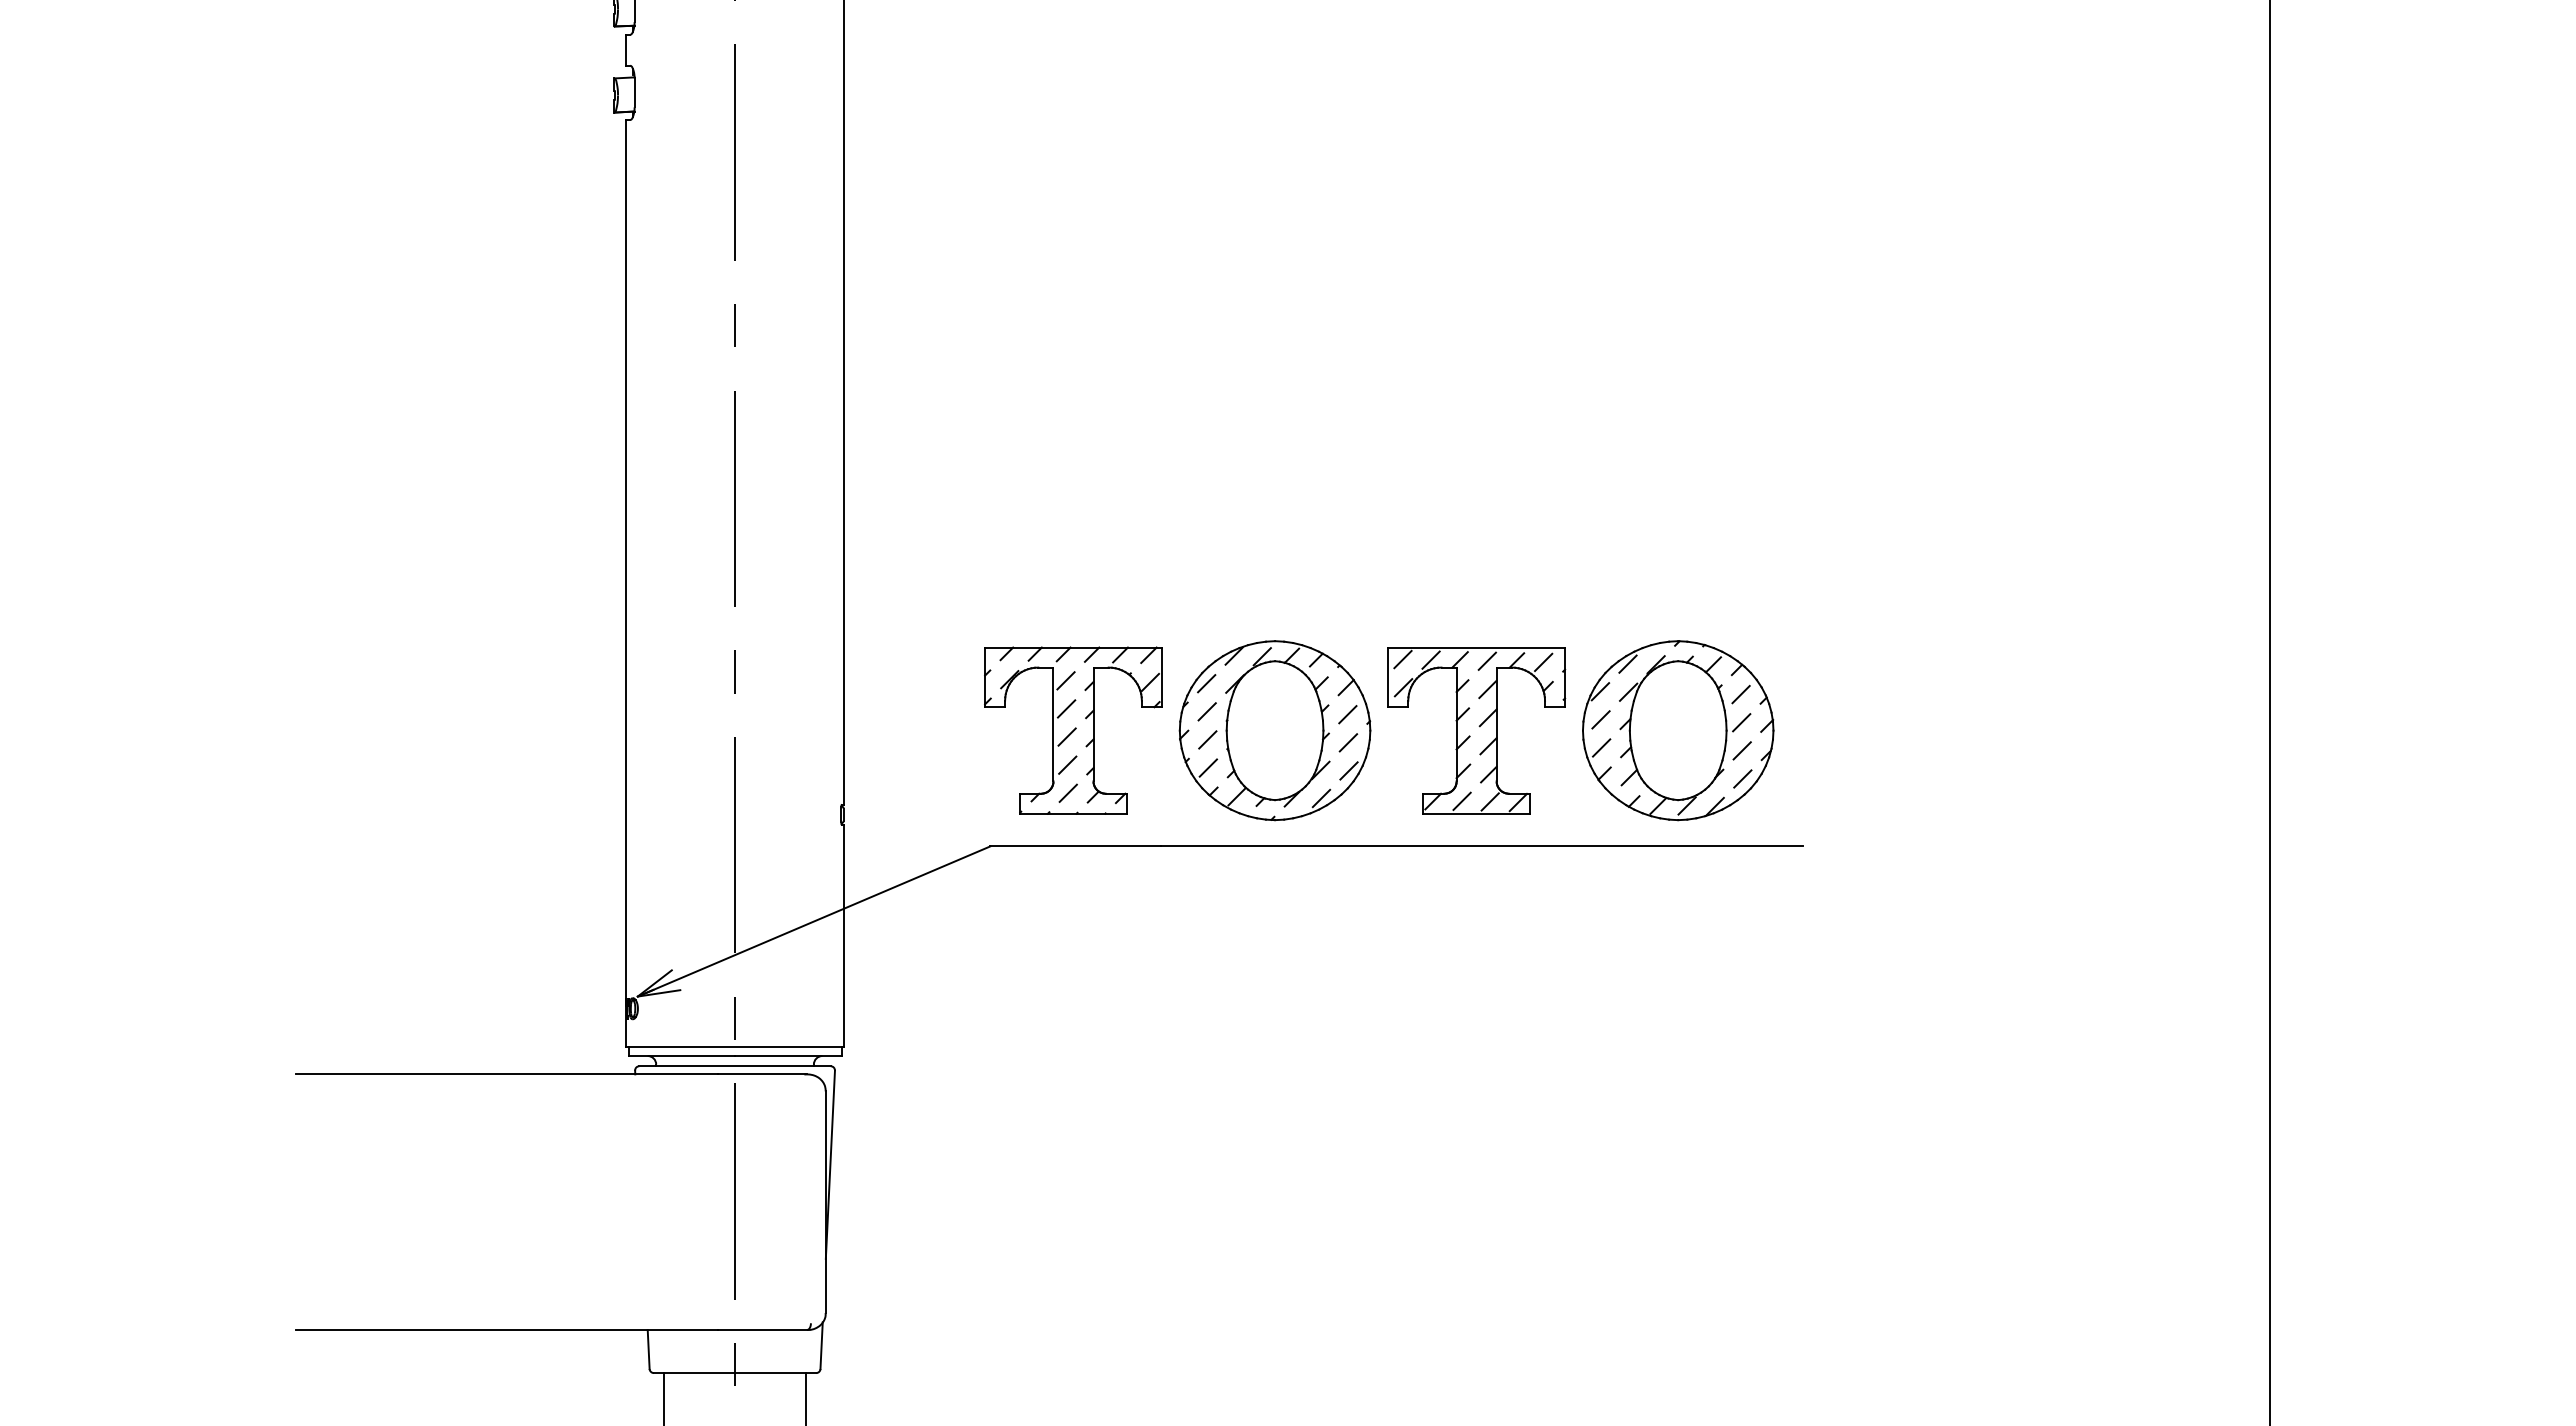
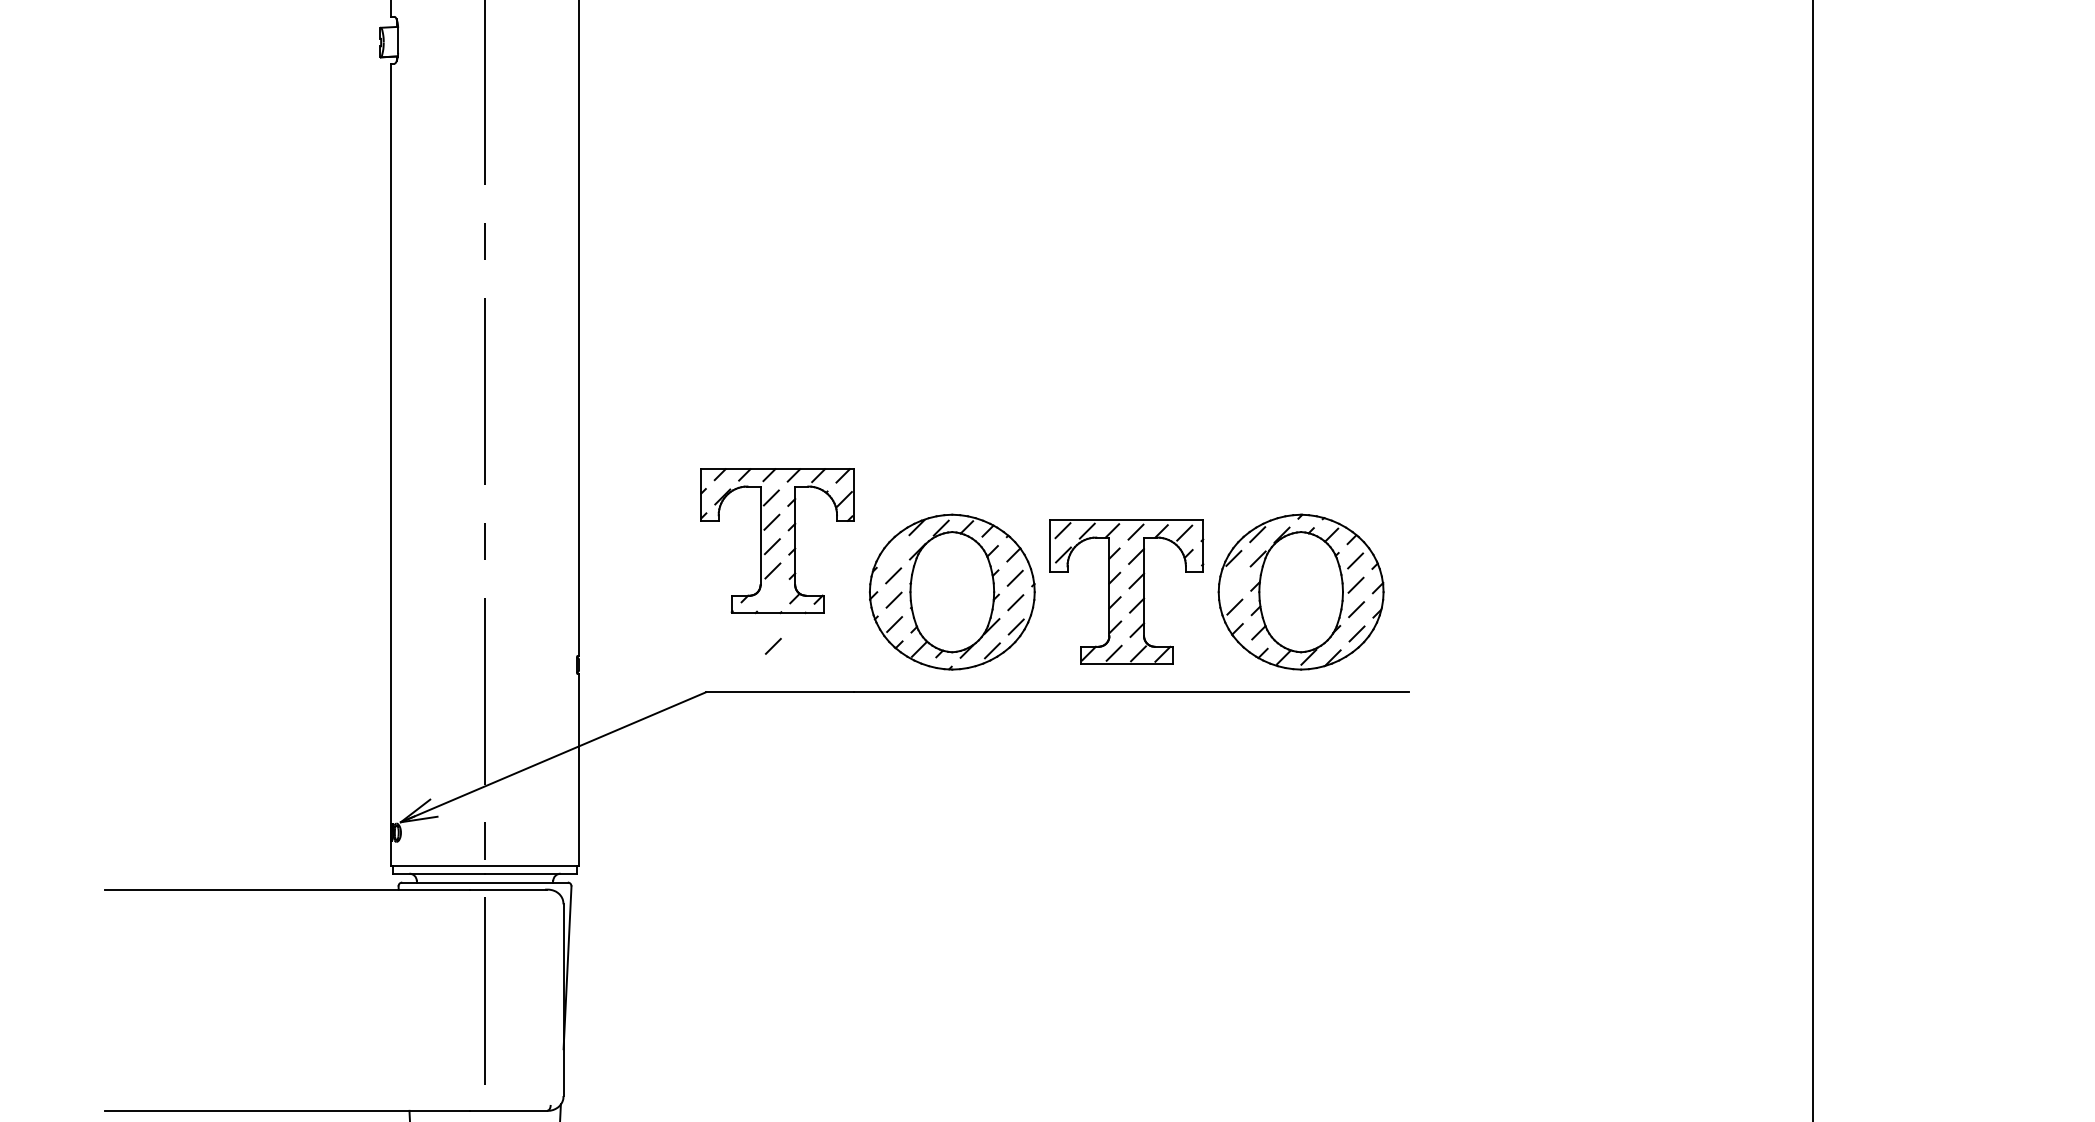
line: (1206, 683) -> (892, 551), removed
line: (1600, 719) -> (1233, 582), removed
part: (1073, 730) -> (777, 540), moved

